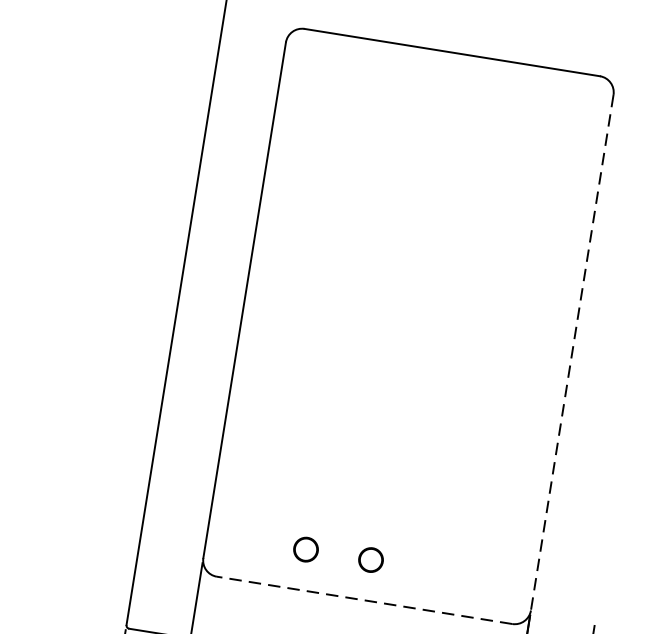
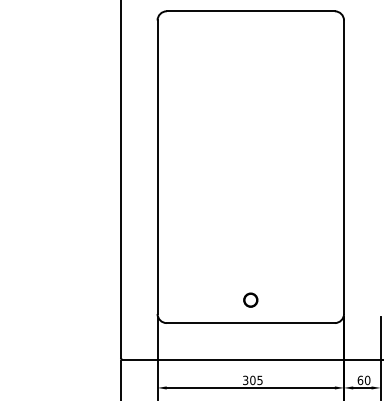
line: (572, 353) -> (344, 167), dashed -> solid
circle: (305, 548) -> (213, 299), removed
line: (363, 600) -> (250, 323), dashed -> solid

